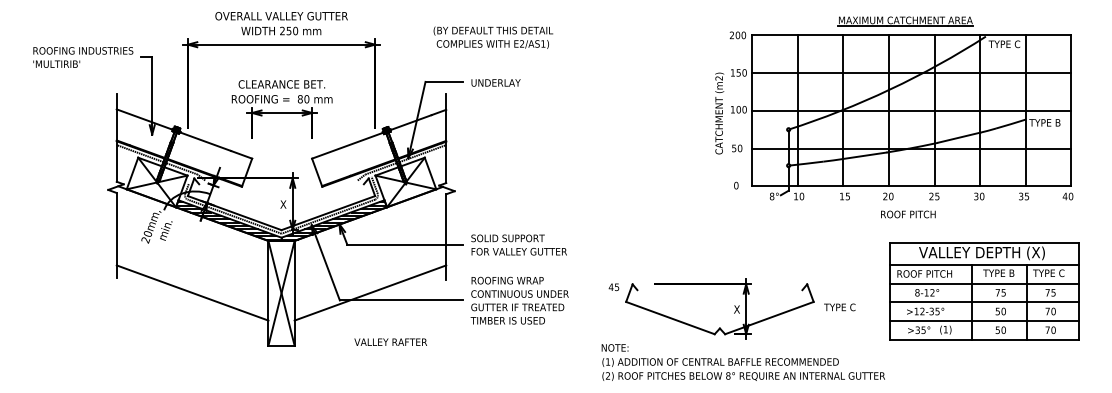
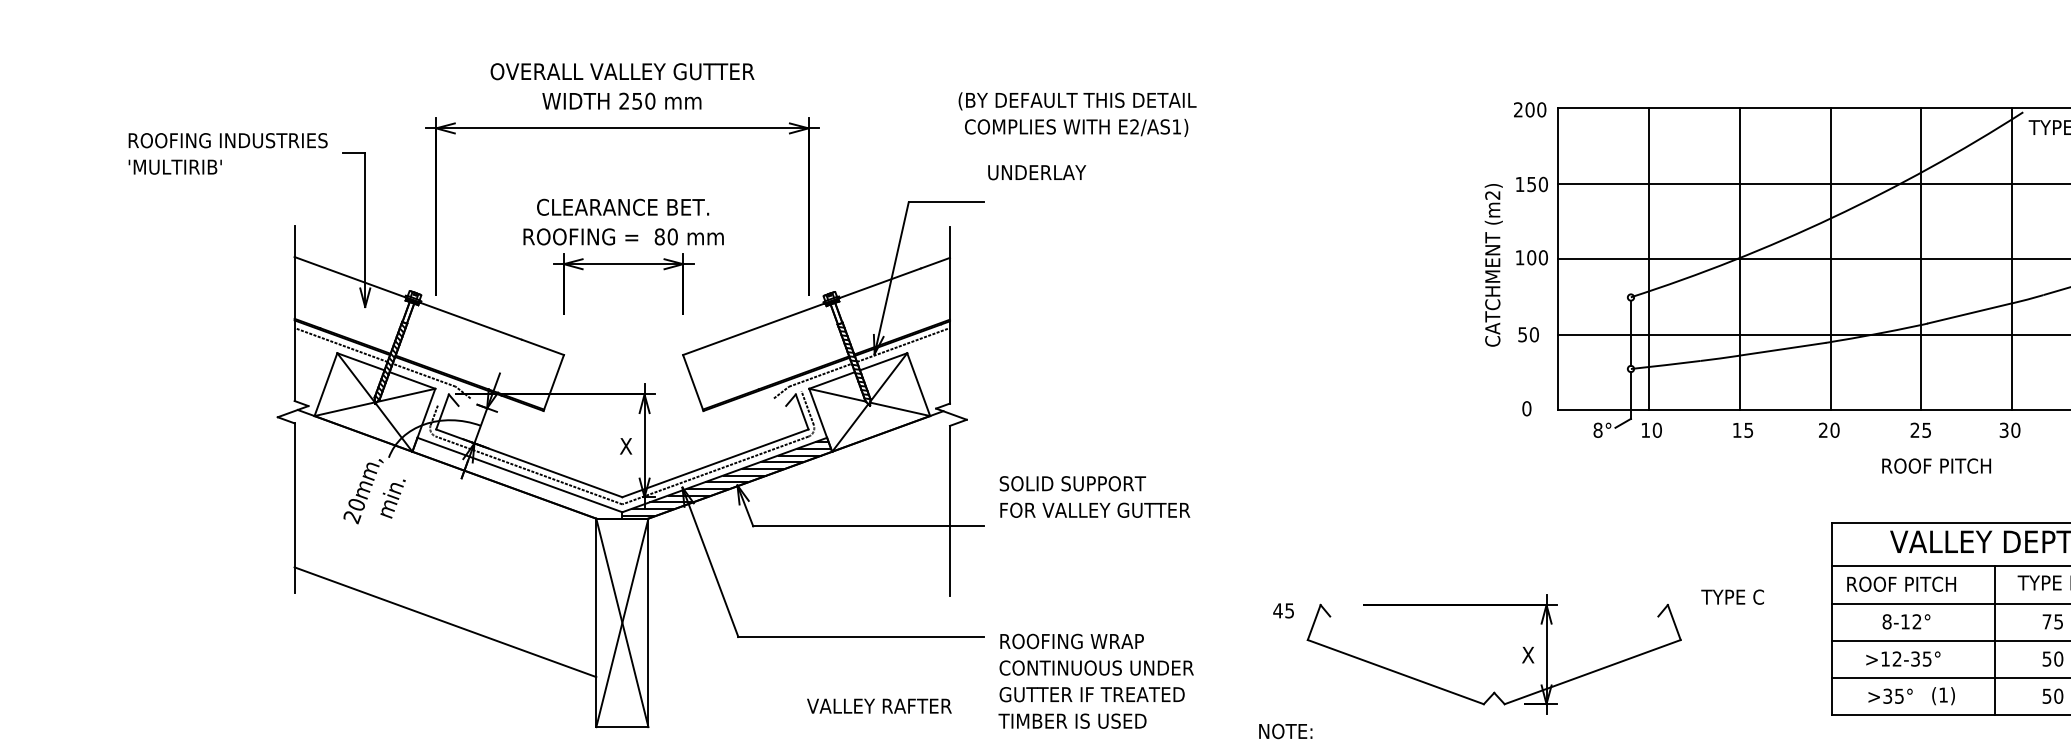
part: (905, 21) -> (1863, 82), removed
text: (493, 37) -> (1077, 114), moved
text: (495, 82) -> (1035, 171), moved
text: (908, 214) -> (1936, 466), moved
hatch: (228, 220) -> (516, 478), removed
text: (518, 244) -> (1093, 495), moved
line: (370, 292) -> (799, 621), removed
text: (519, 300) -> (1095, 680), moved
text: (839, 307) -> (1732, 597), moved
text: (390, 341) -> (878, 704), moved

